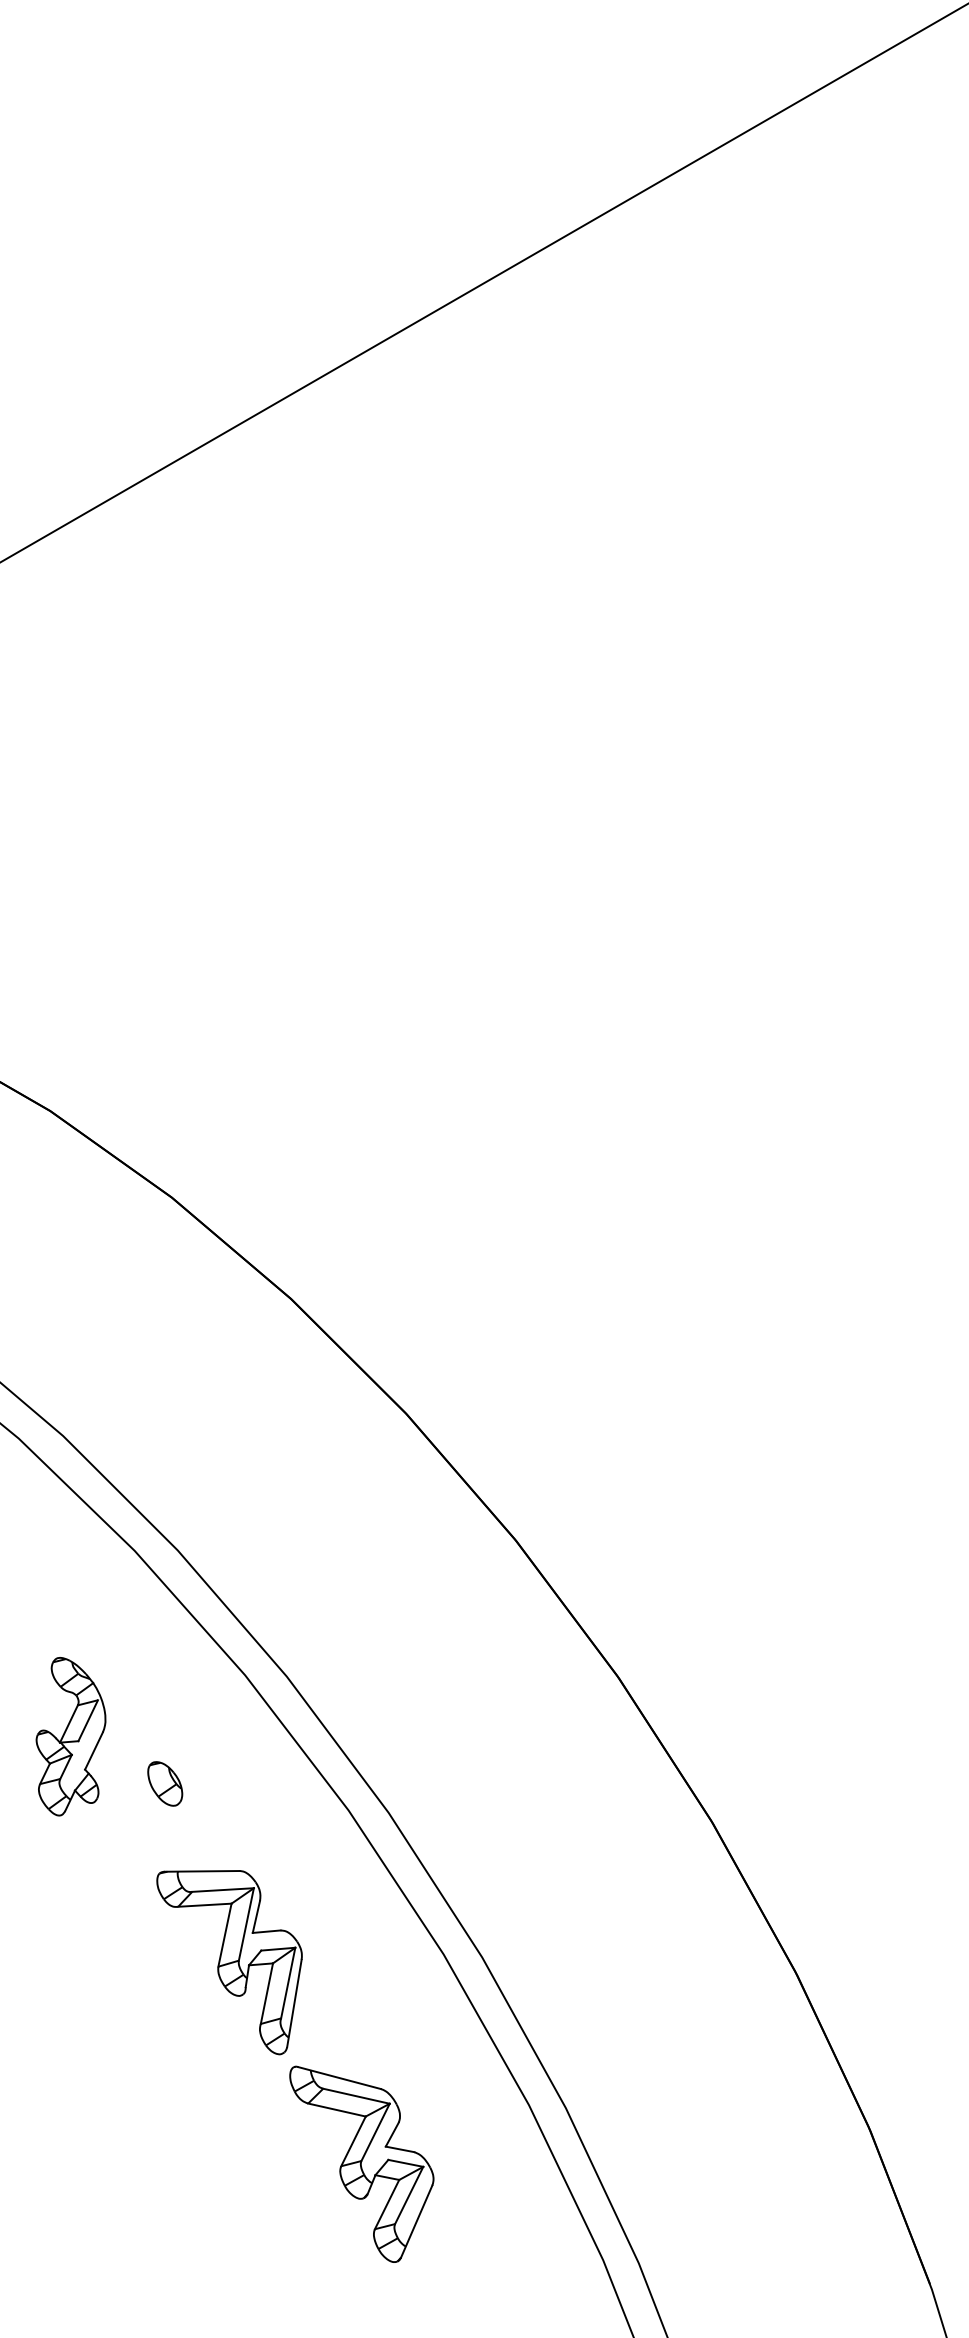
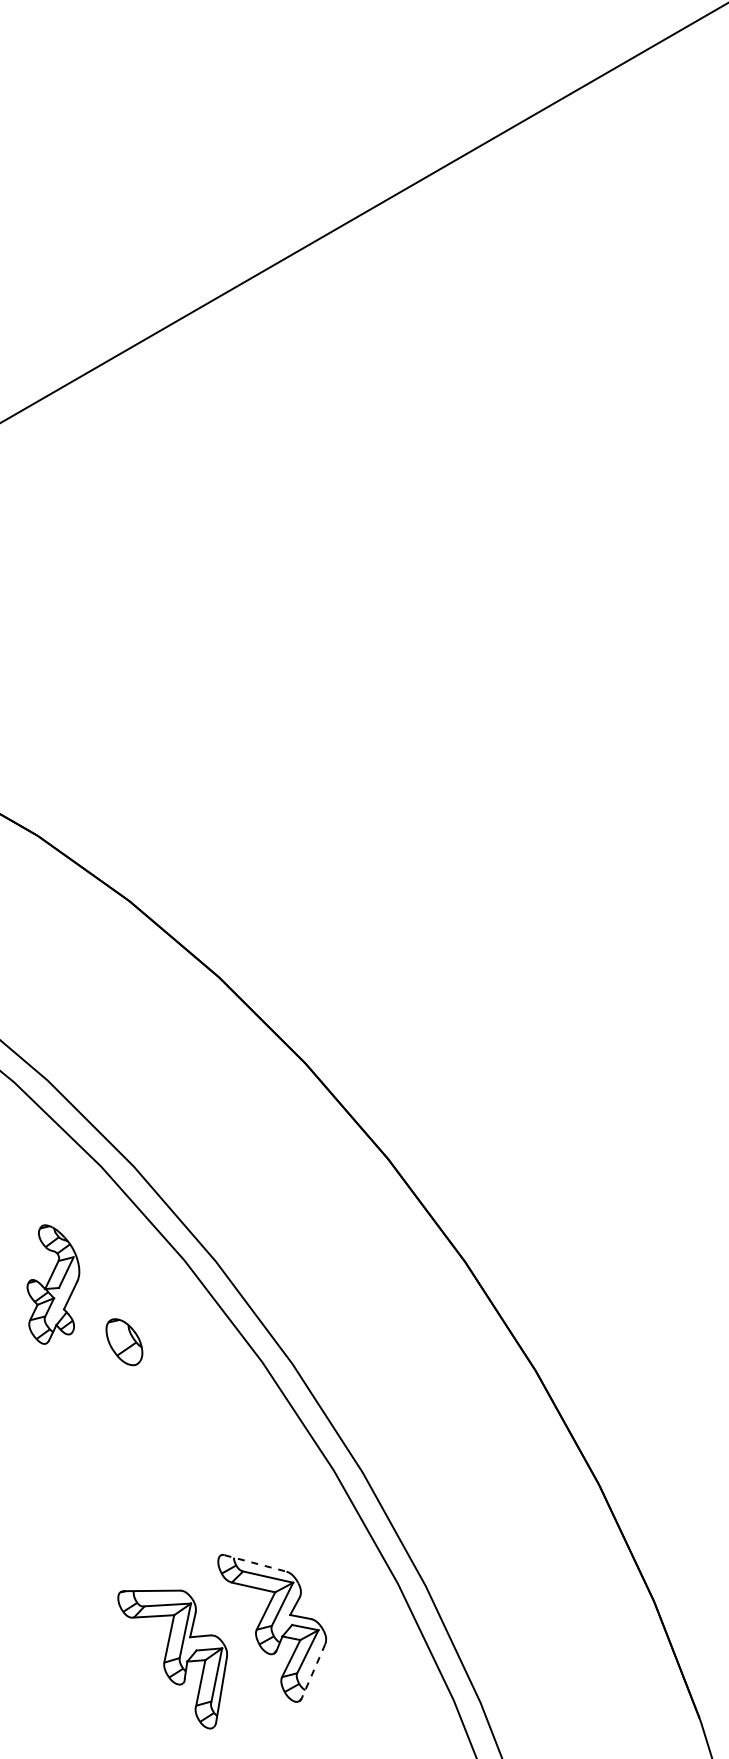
part: (71, 1736) -> (53, 1284), moved
part: (164, 1783) -> (123, 1341), size x1.4
part: (229, 1962) -> (172, 1659), moved
line: (340, 2078) -> (256, 1563), solid -> dashed
line: (416, 2221) -> (313, 1671), solid -> dashed

